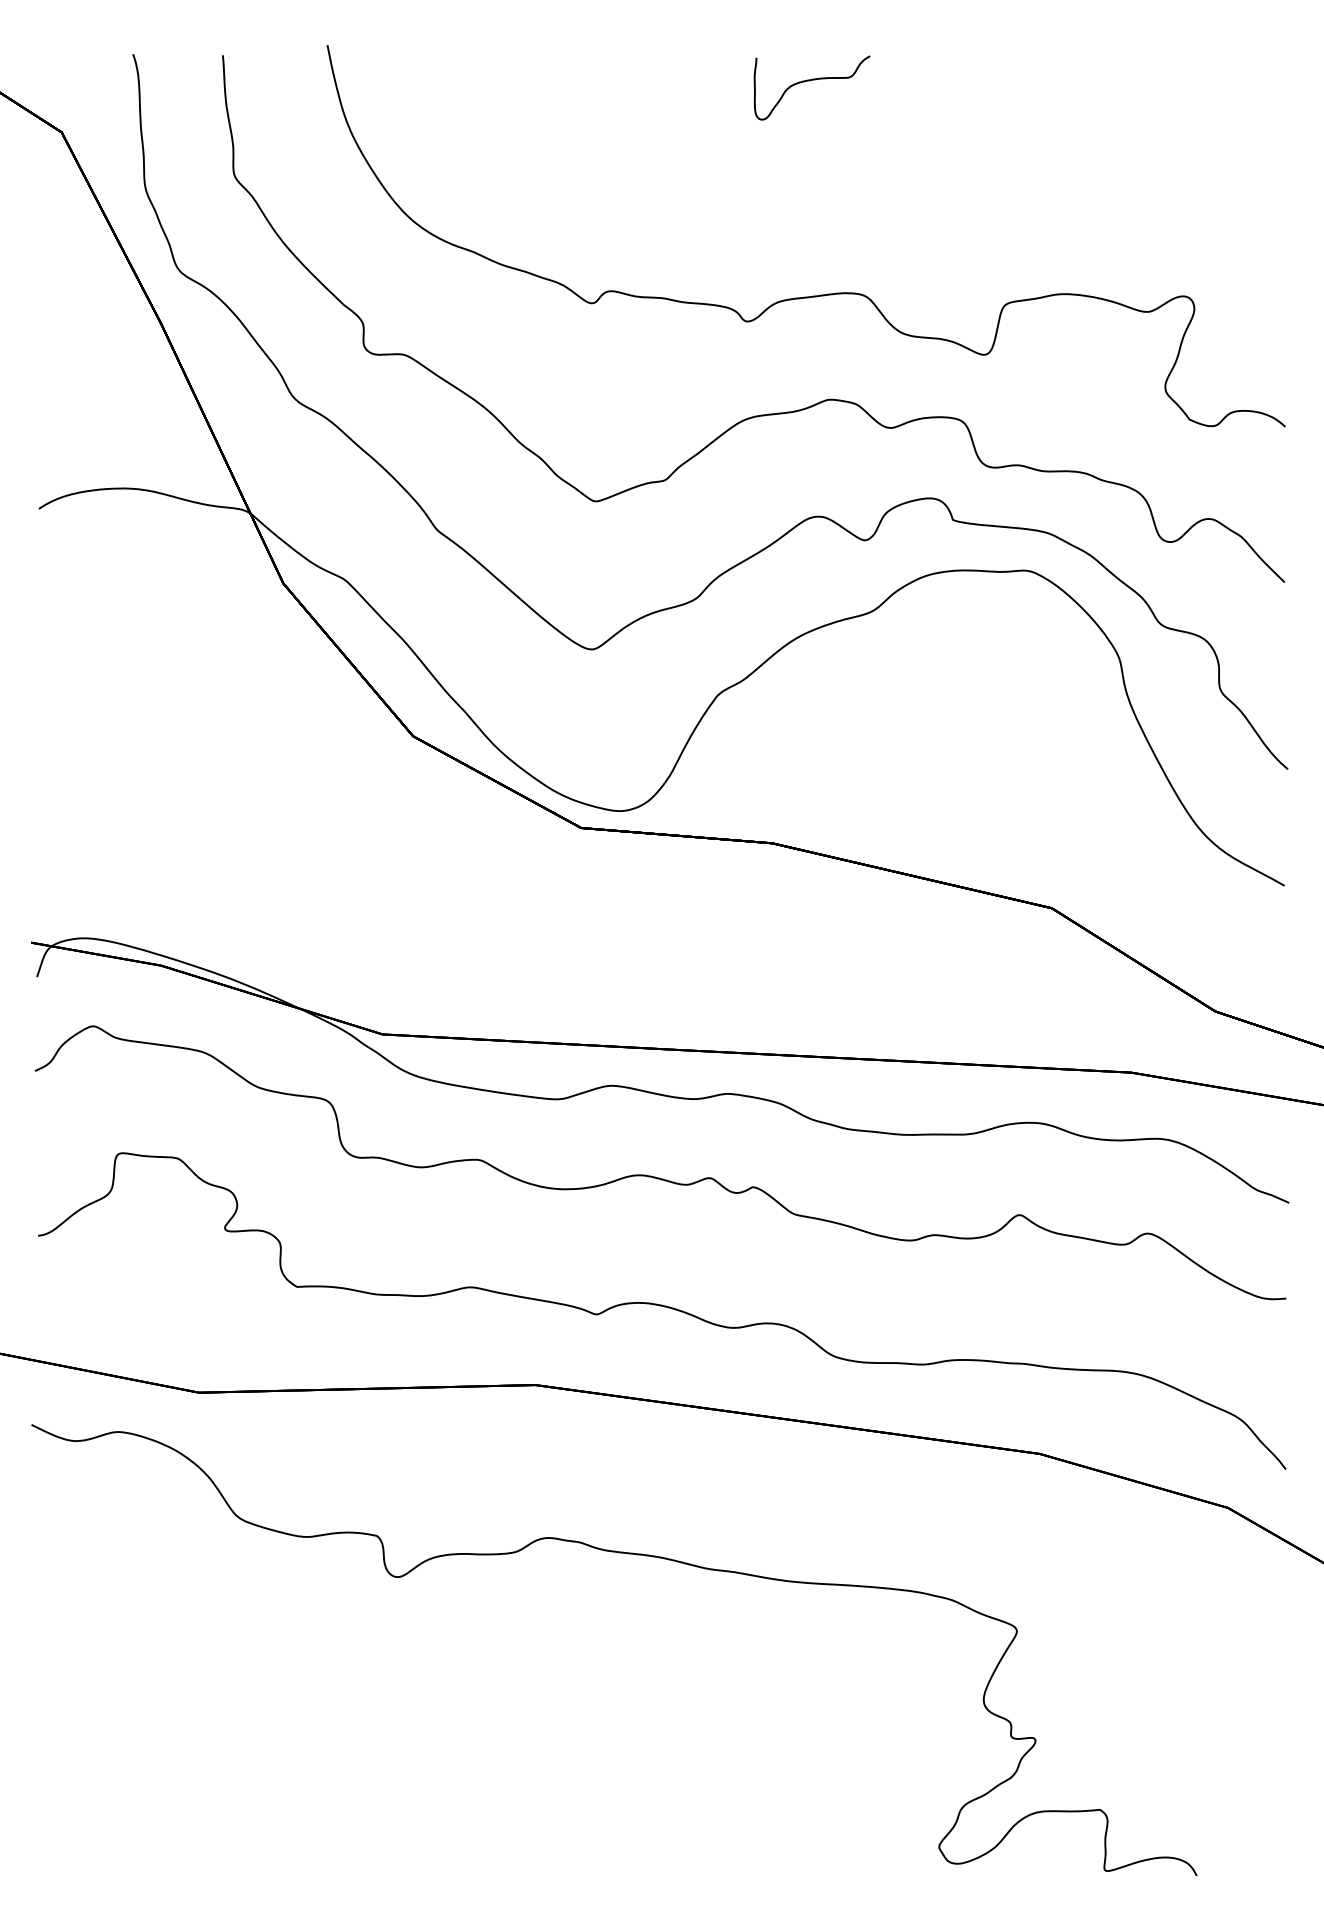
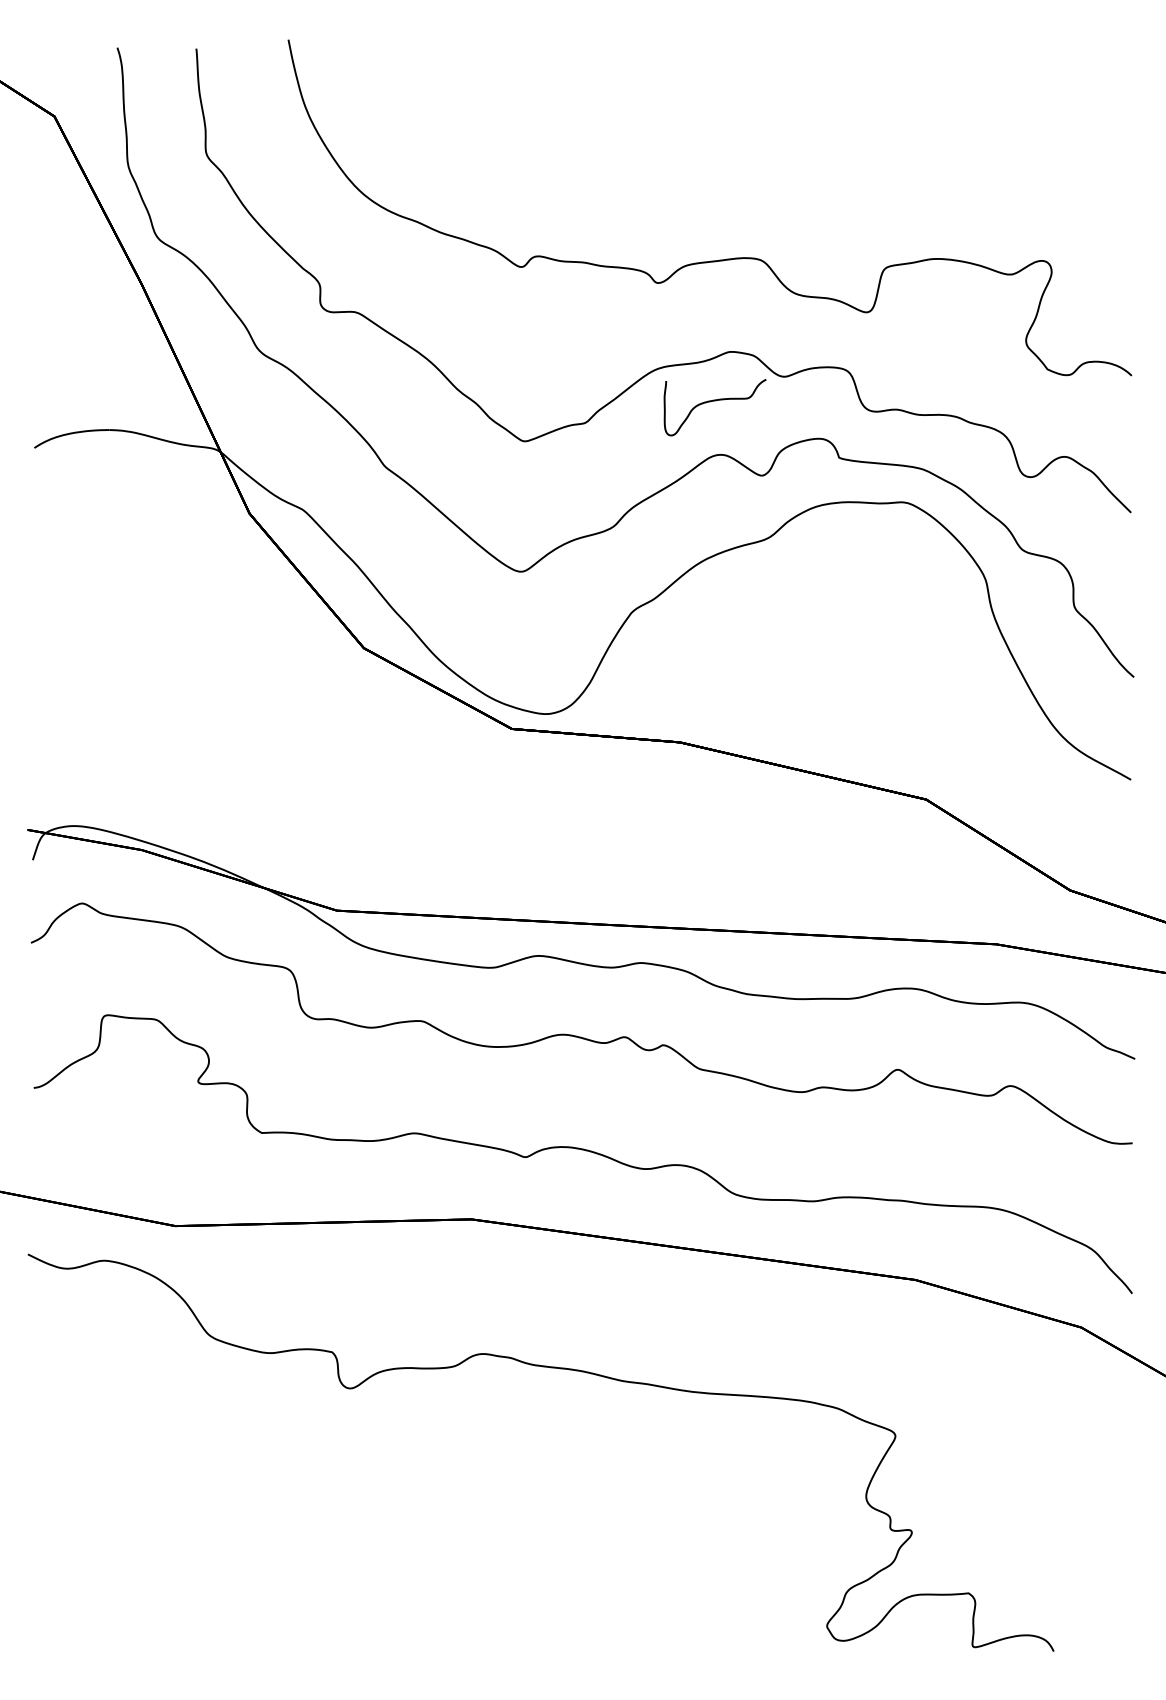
curve: (809, 81) -> (712, 401), moved

